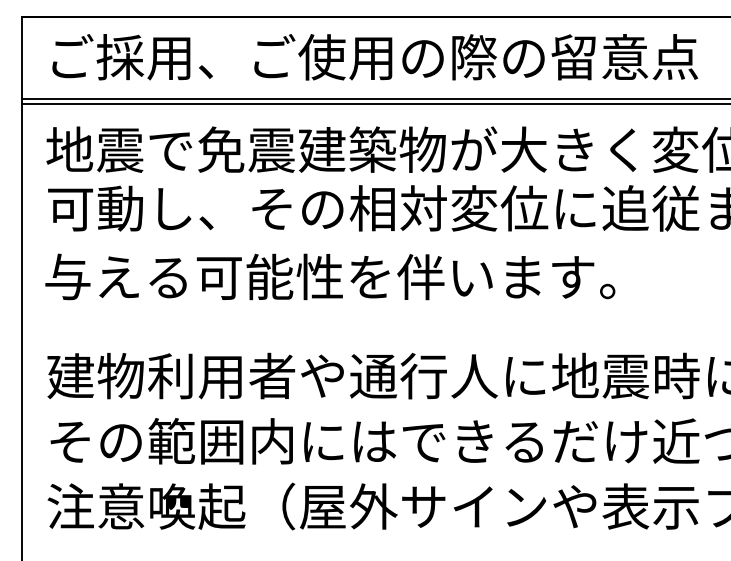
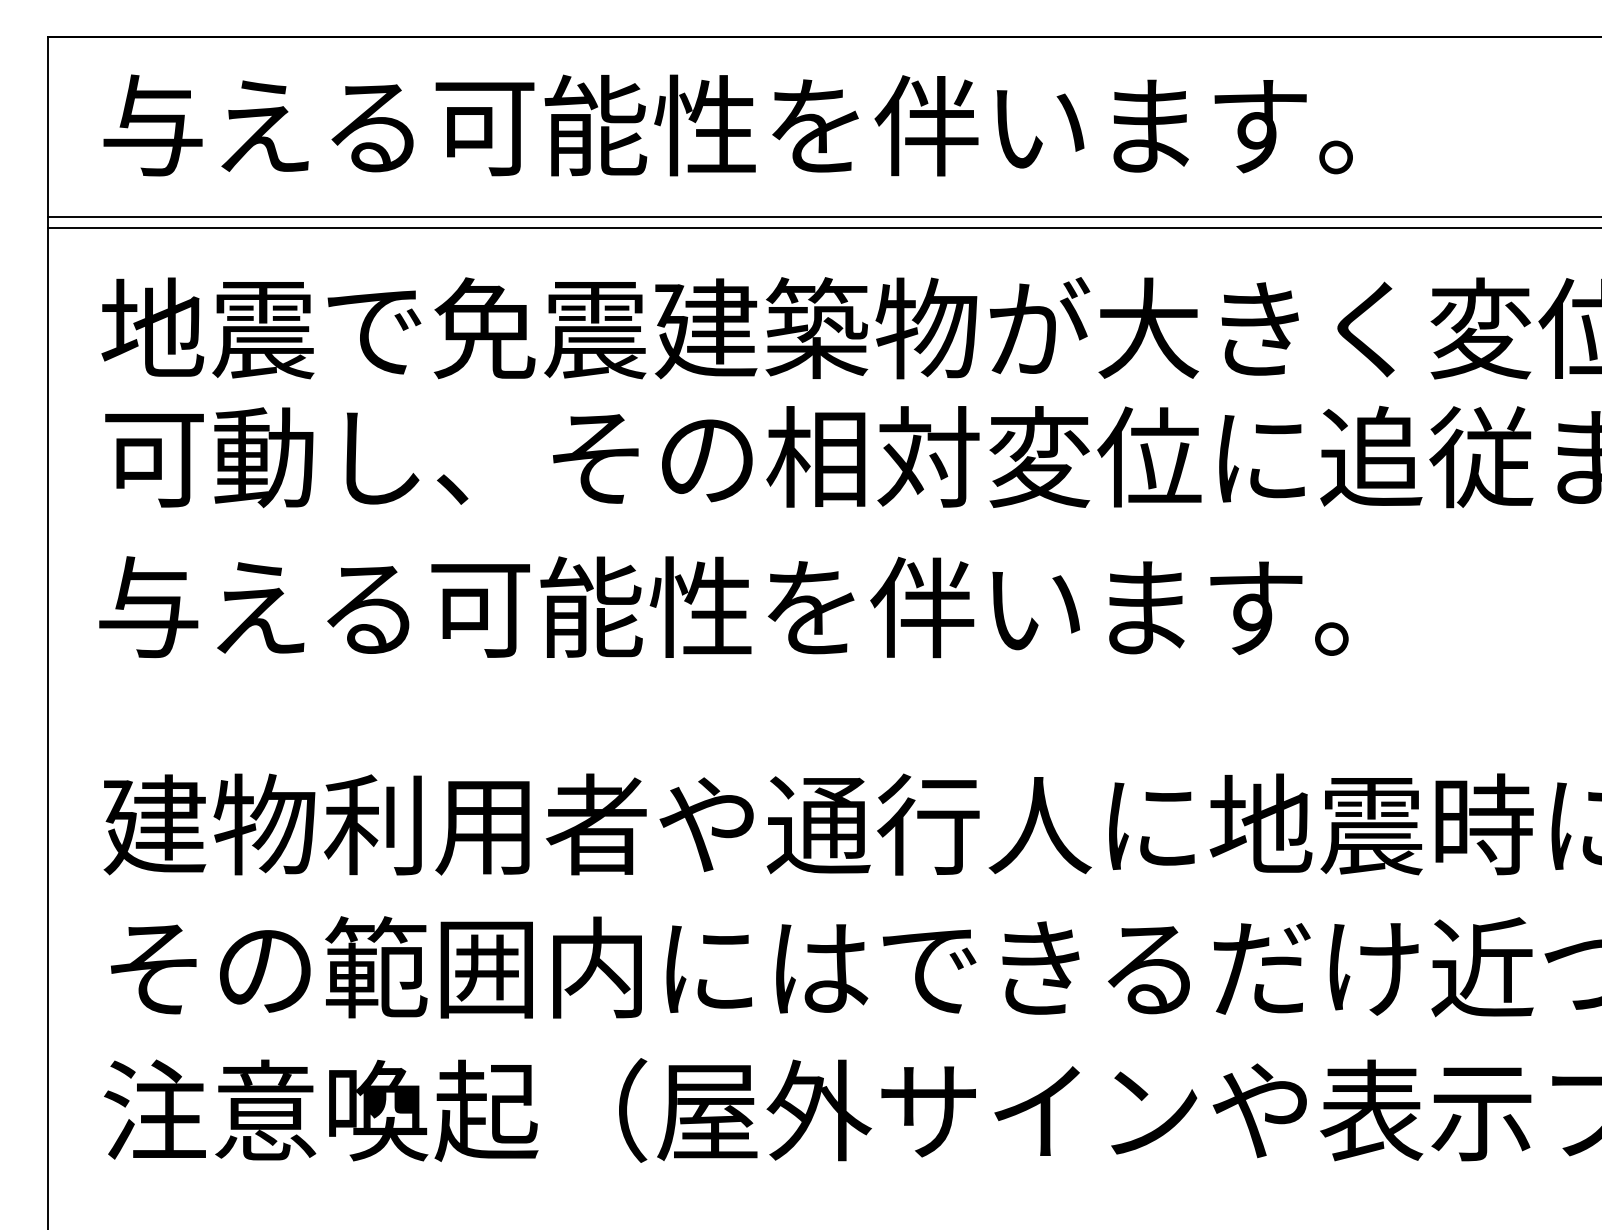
text: (372, 57) -> (816, 126), ご採用、ご使用の際の留意点 -> 与える可能性を伴います。

